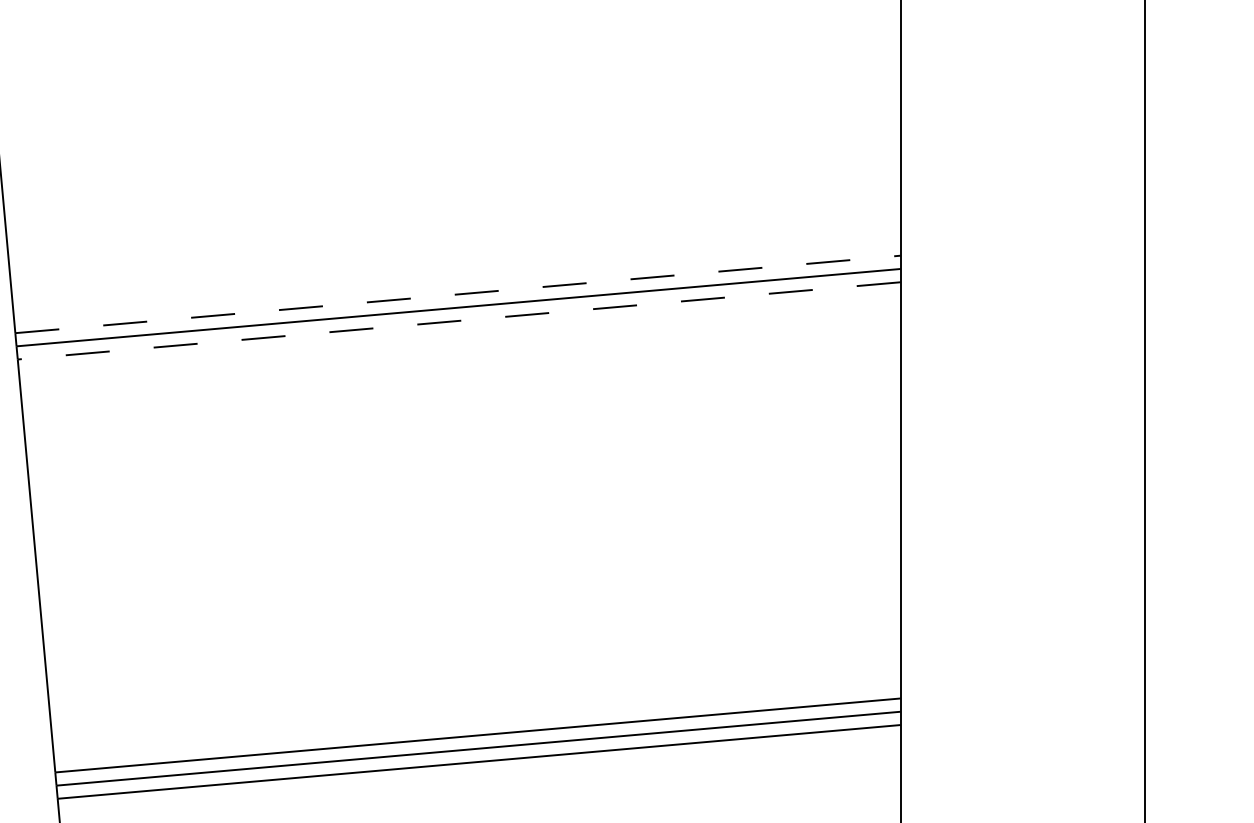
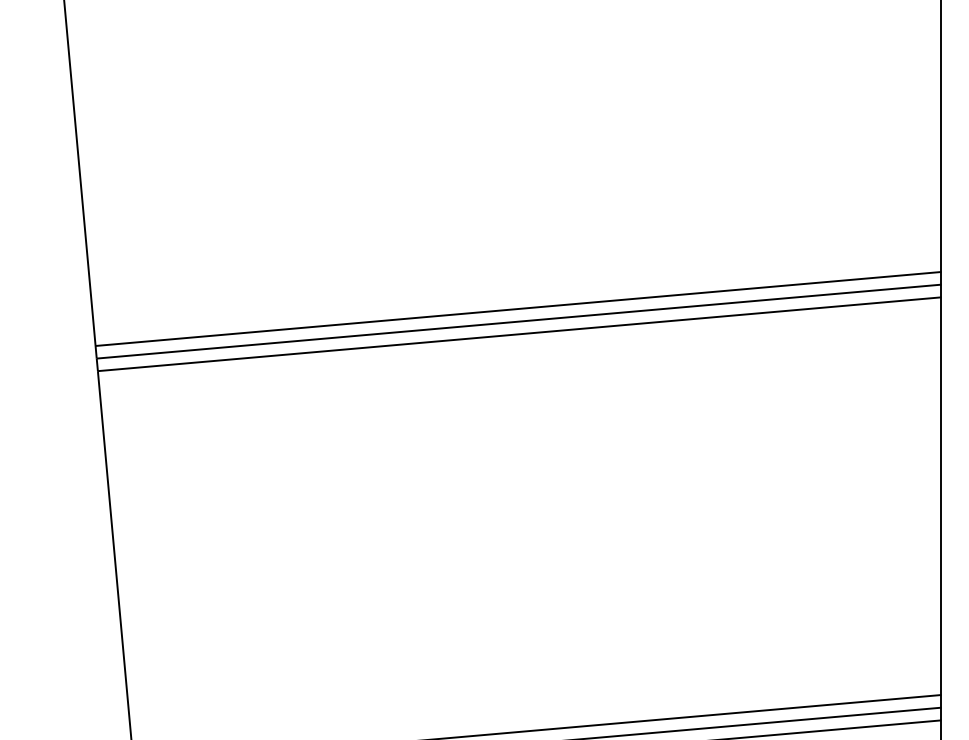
line: (458, 294) -> (518, 309), dashed -> solid
line: (458, 320) -> (518, 333), dashed -> solid

